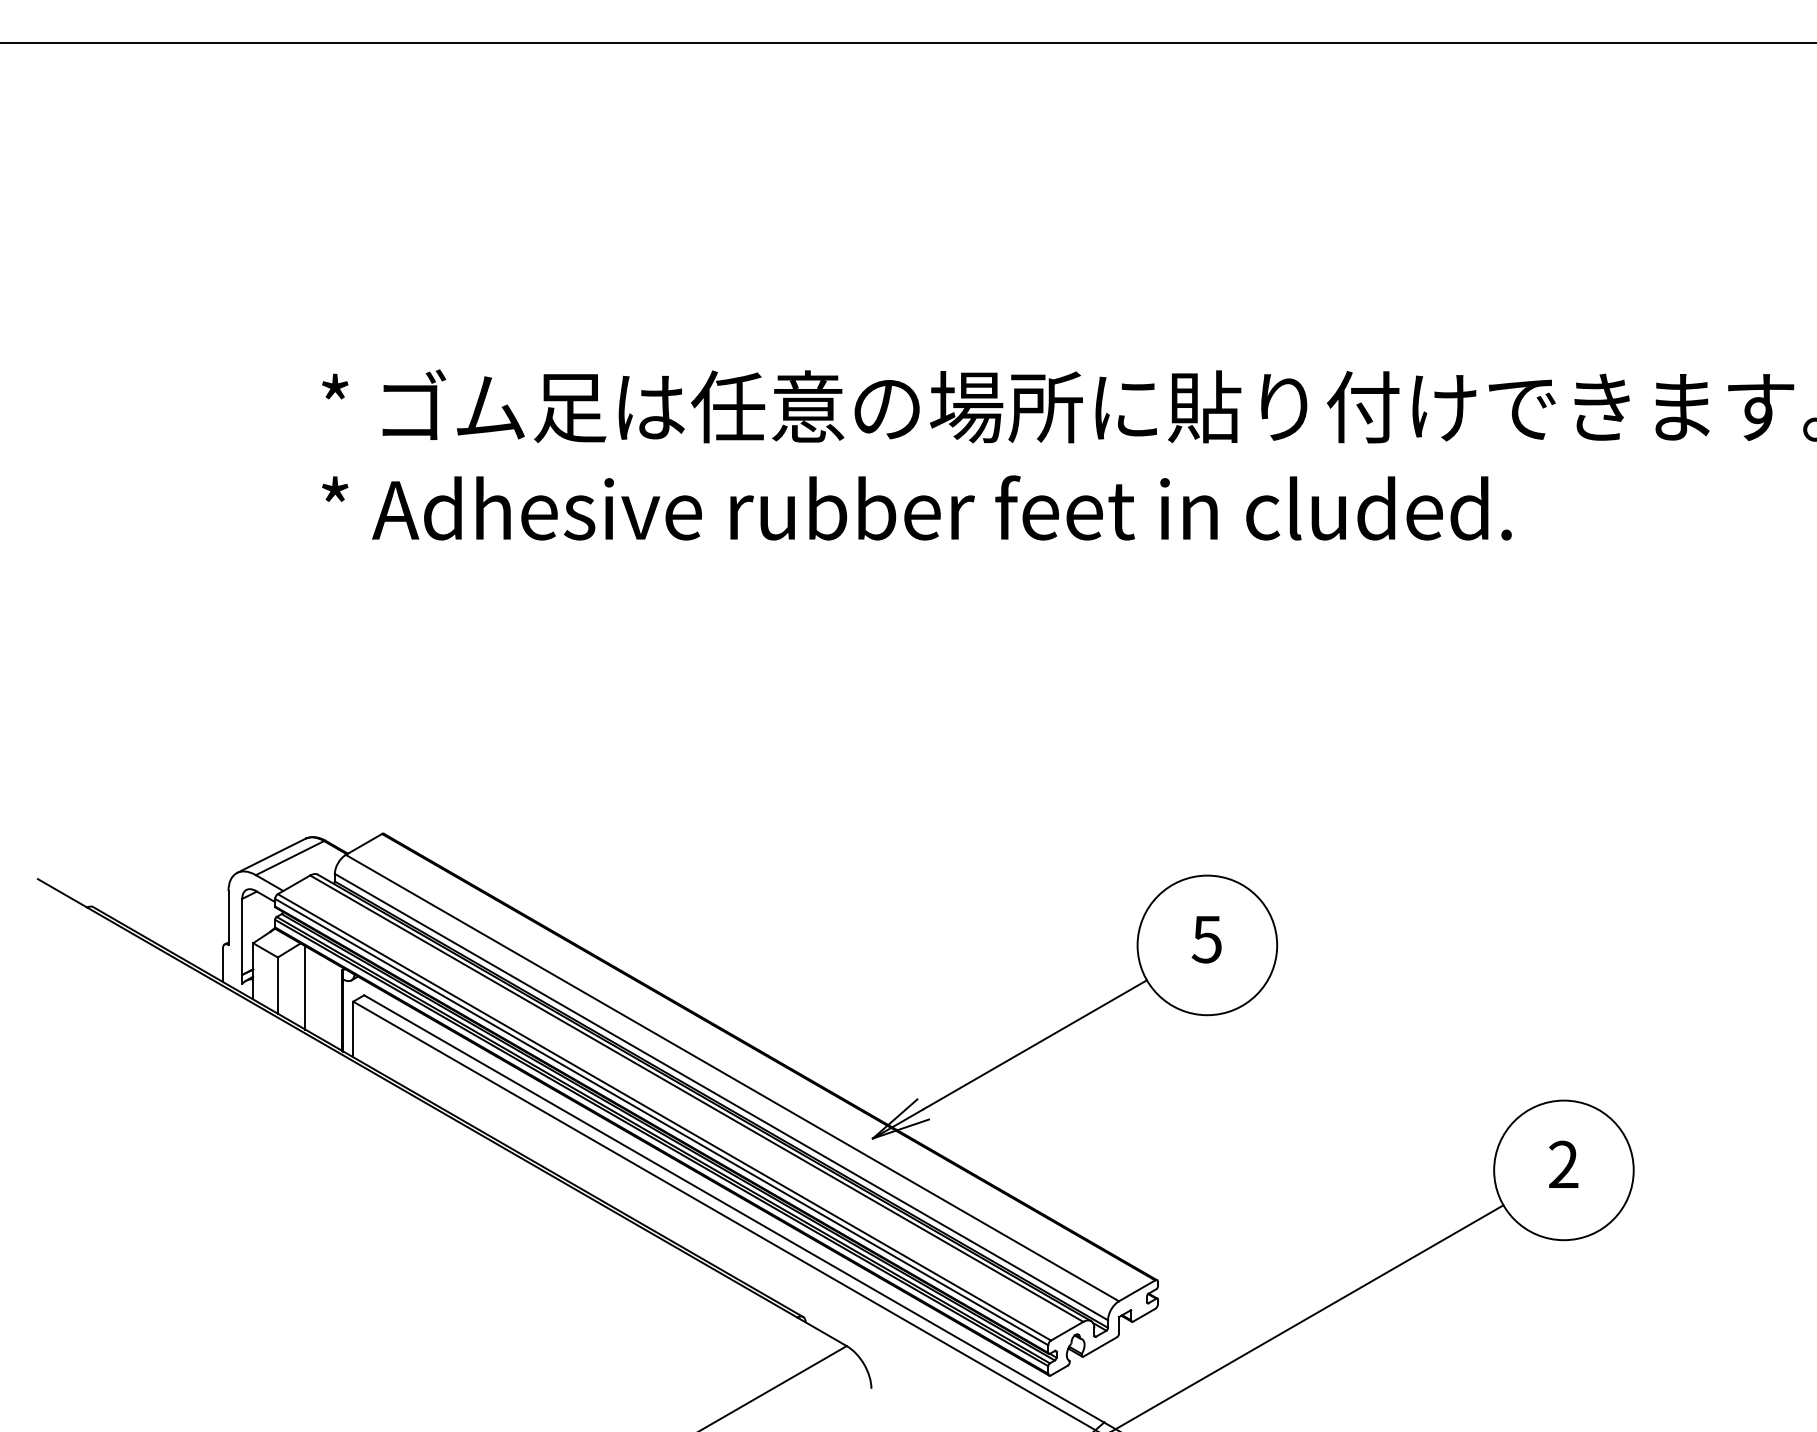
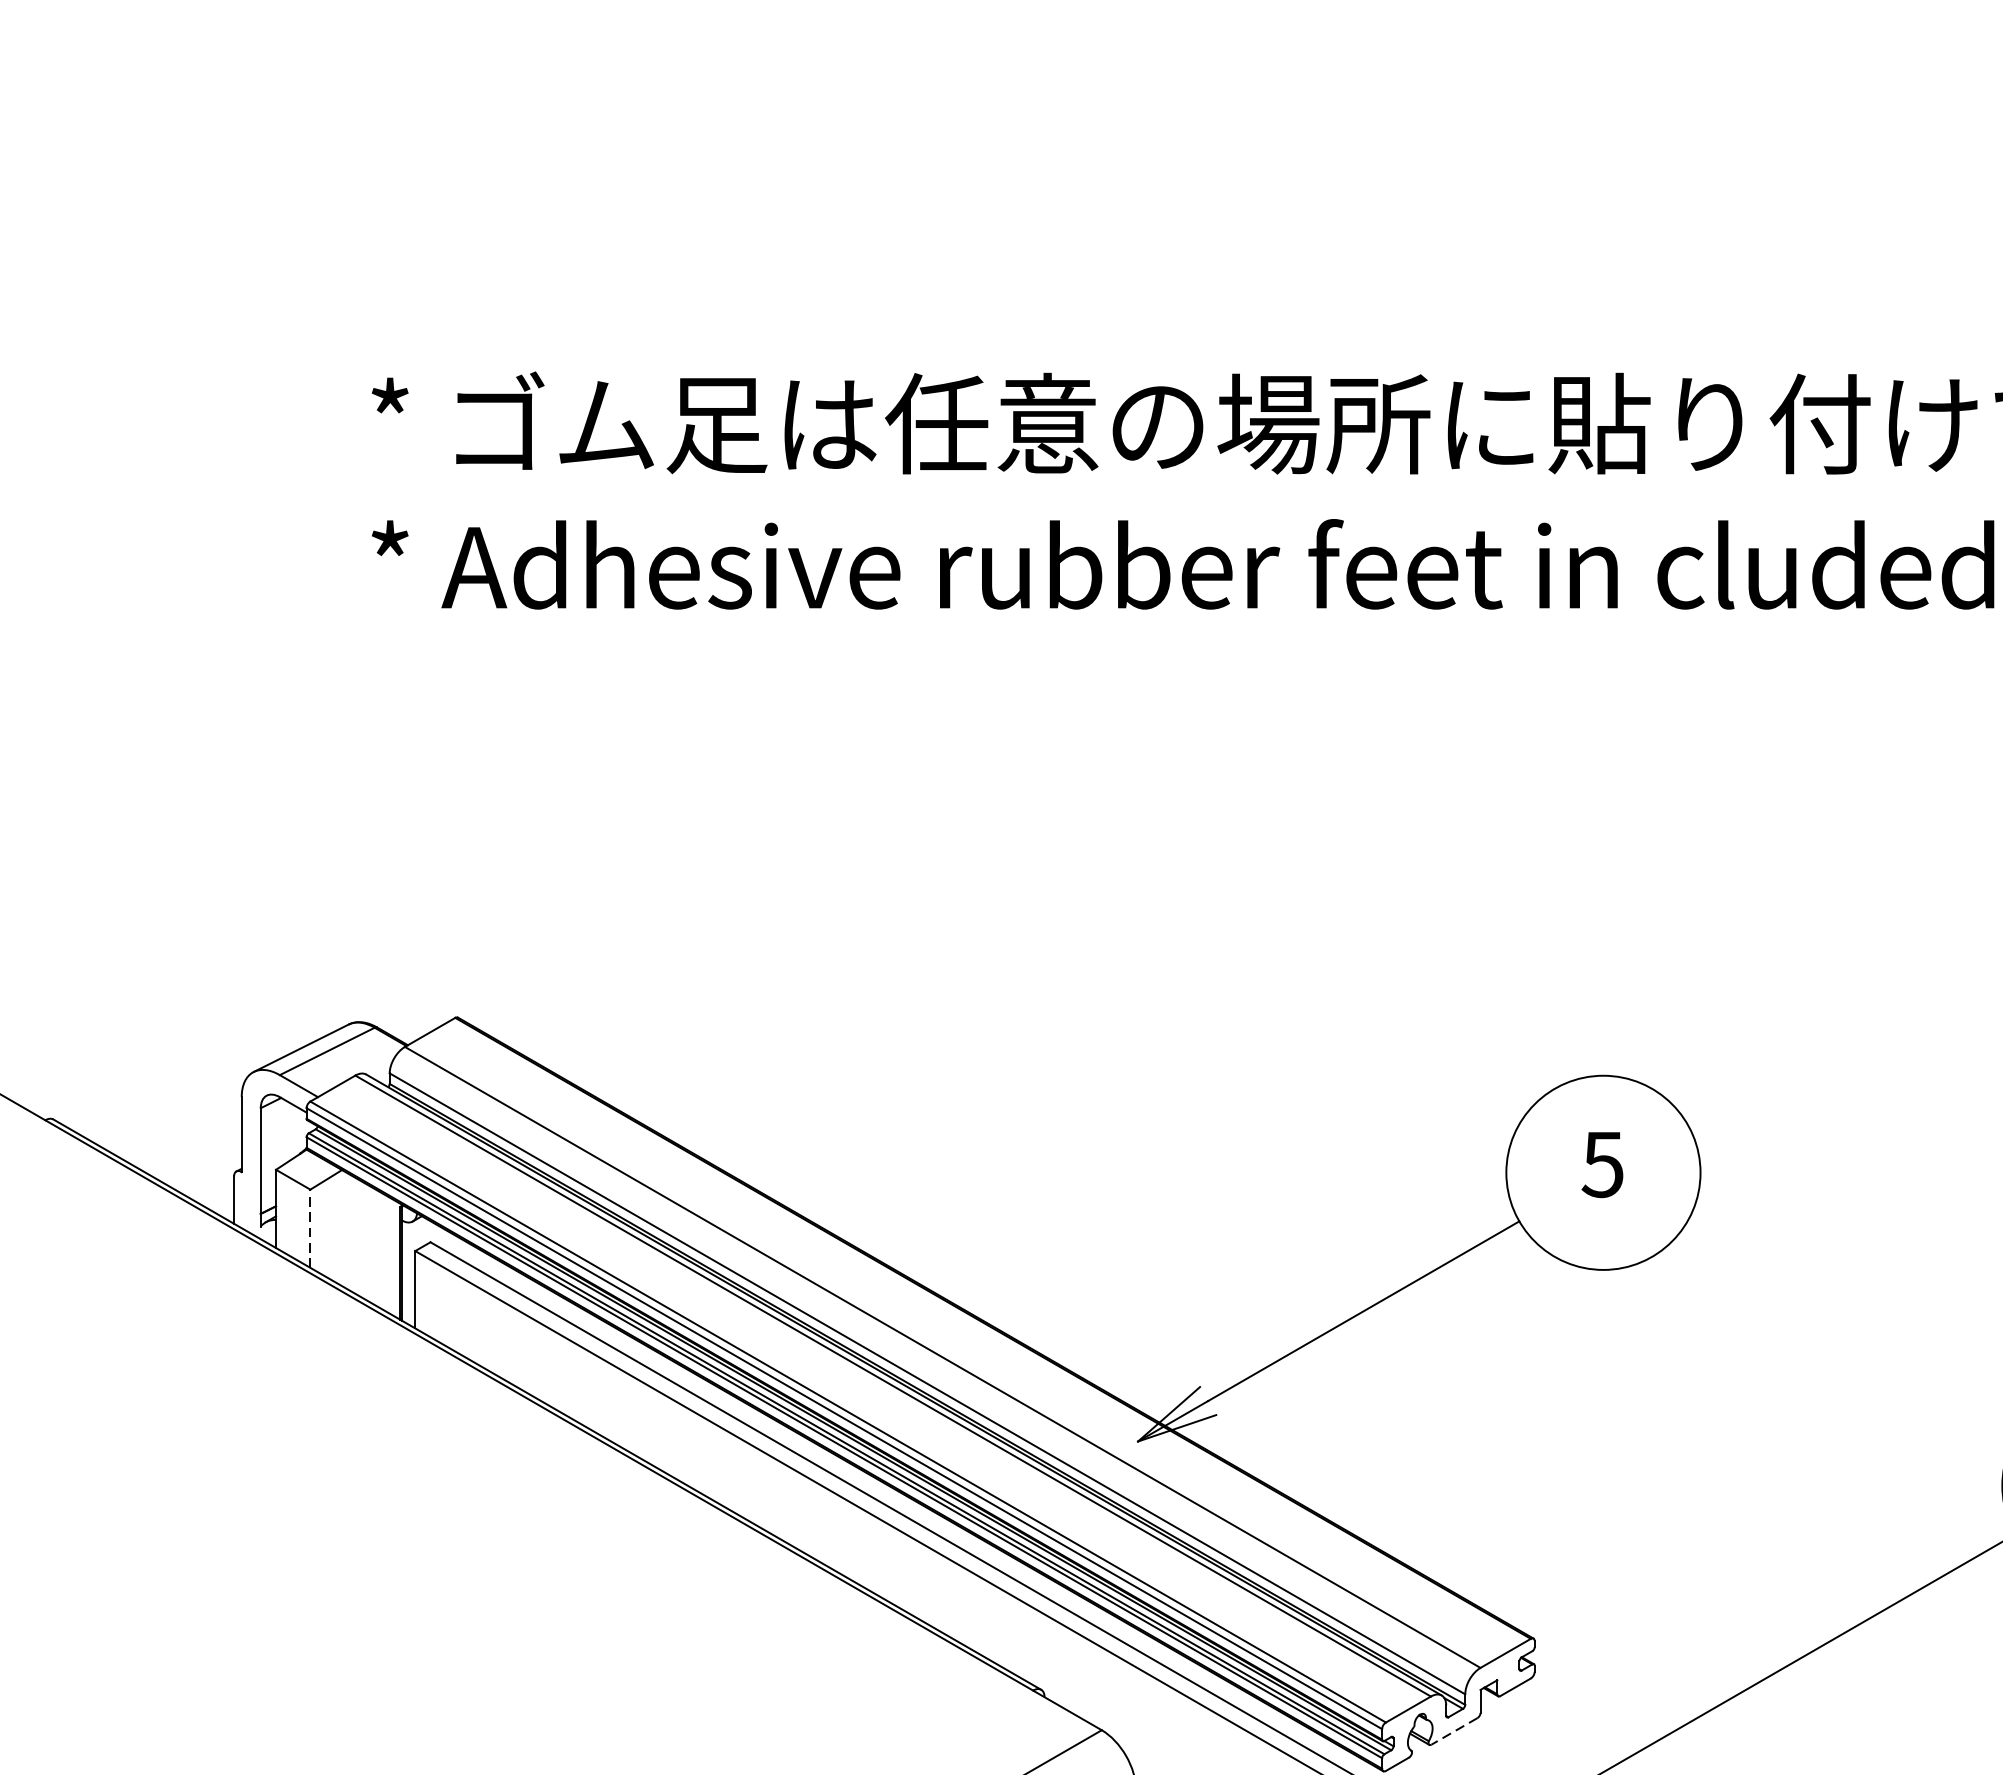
line: (277, 985) -> (309, 1228), solid -> dashed
line: (305, 987) -> (348, 1231), removed
line: (1099, 1347) -> (1453, 1732), solid -> dashed

